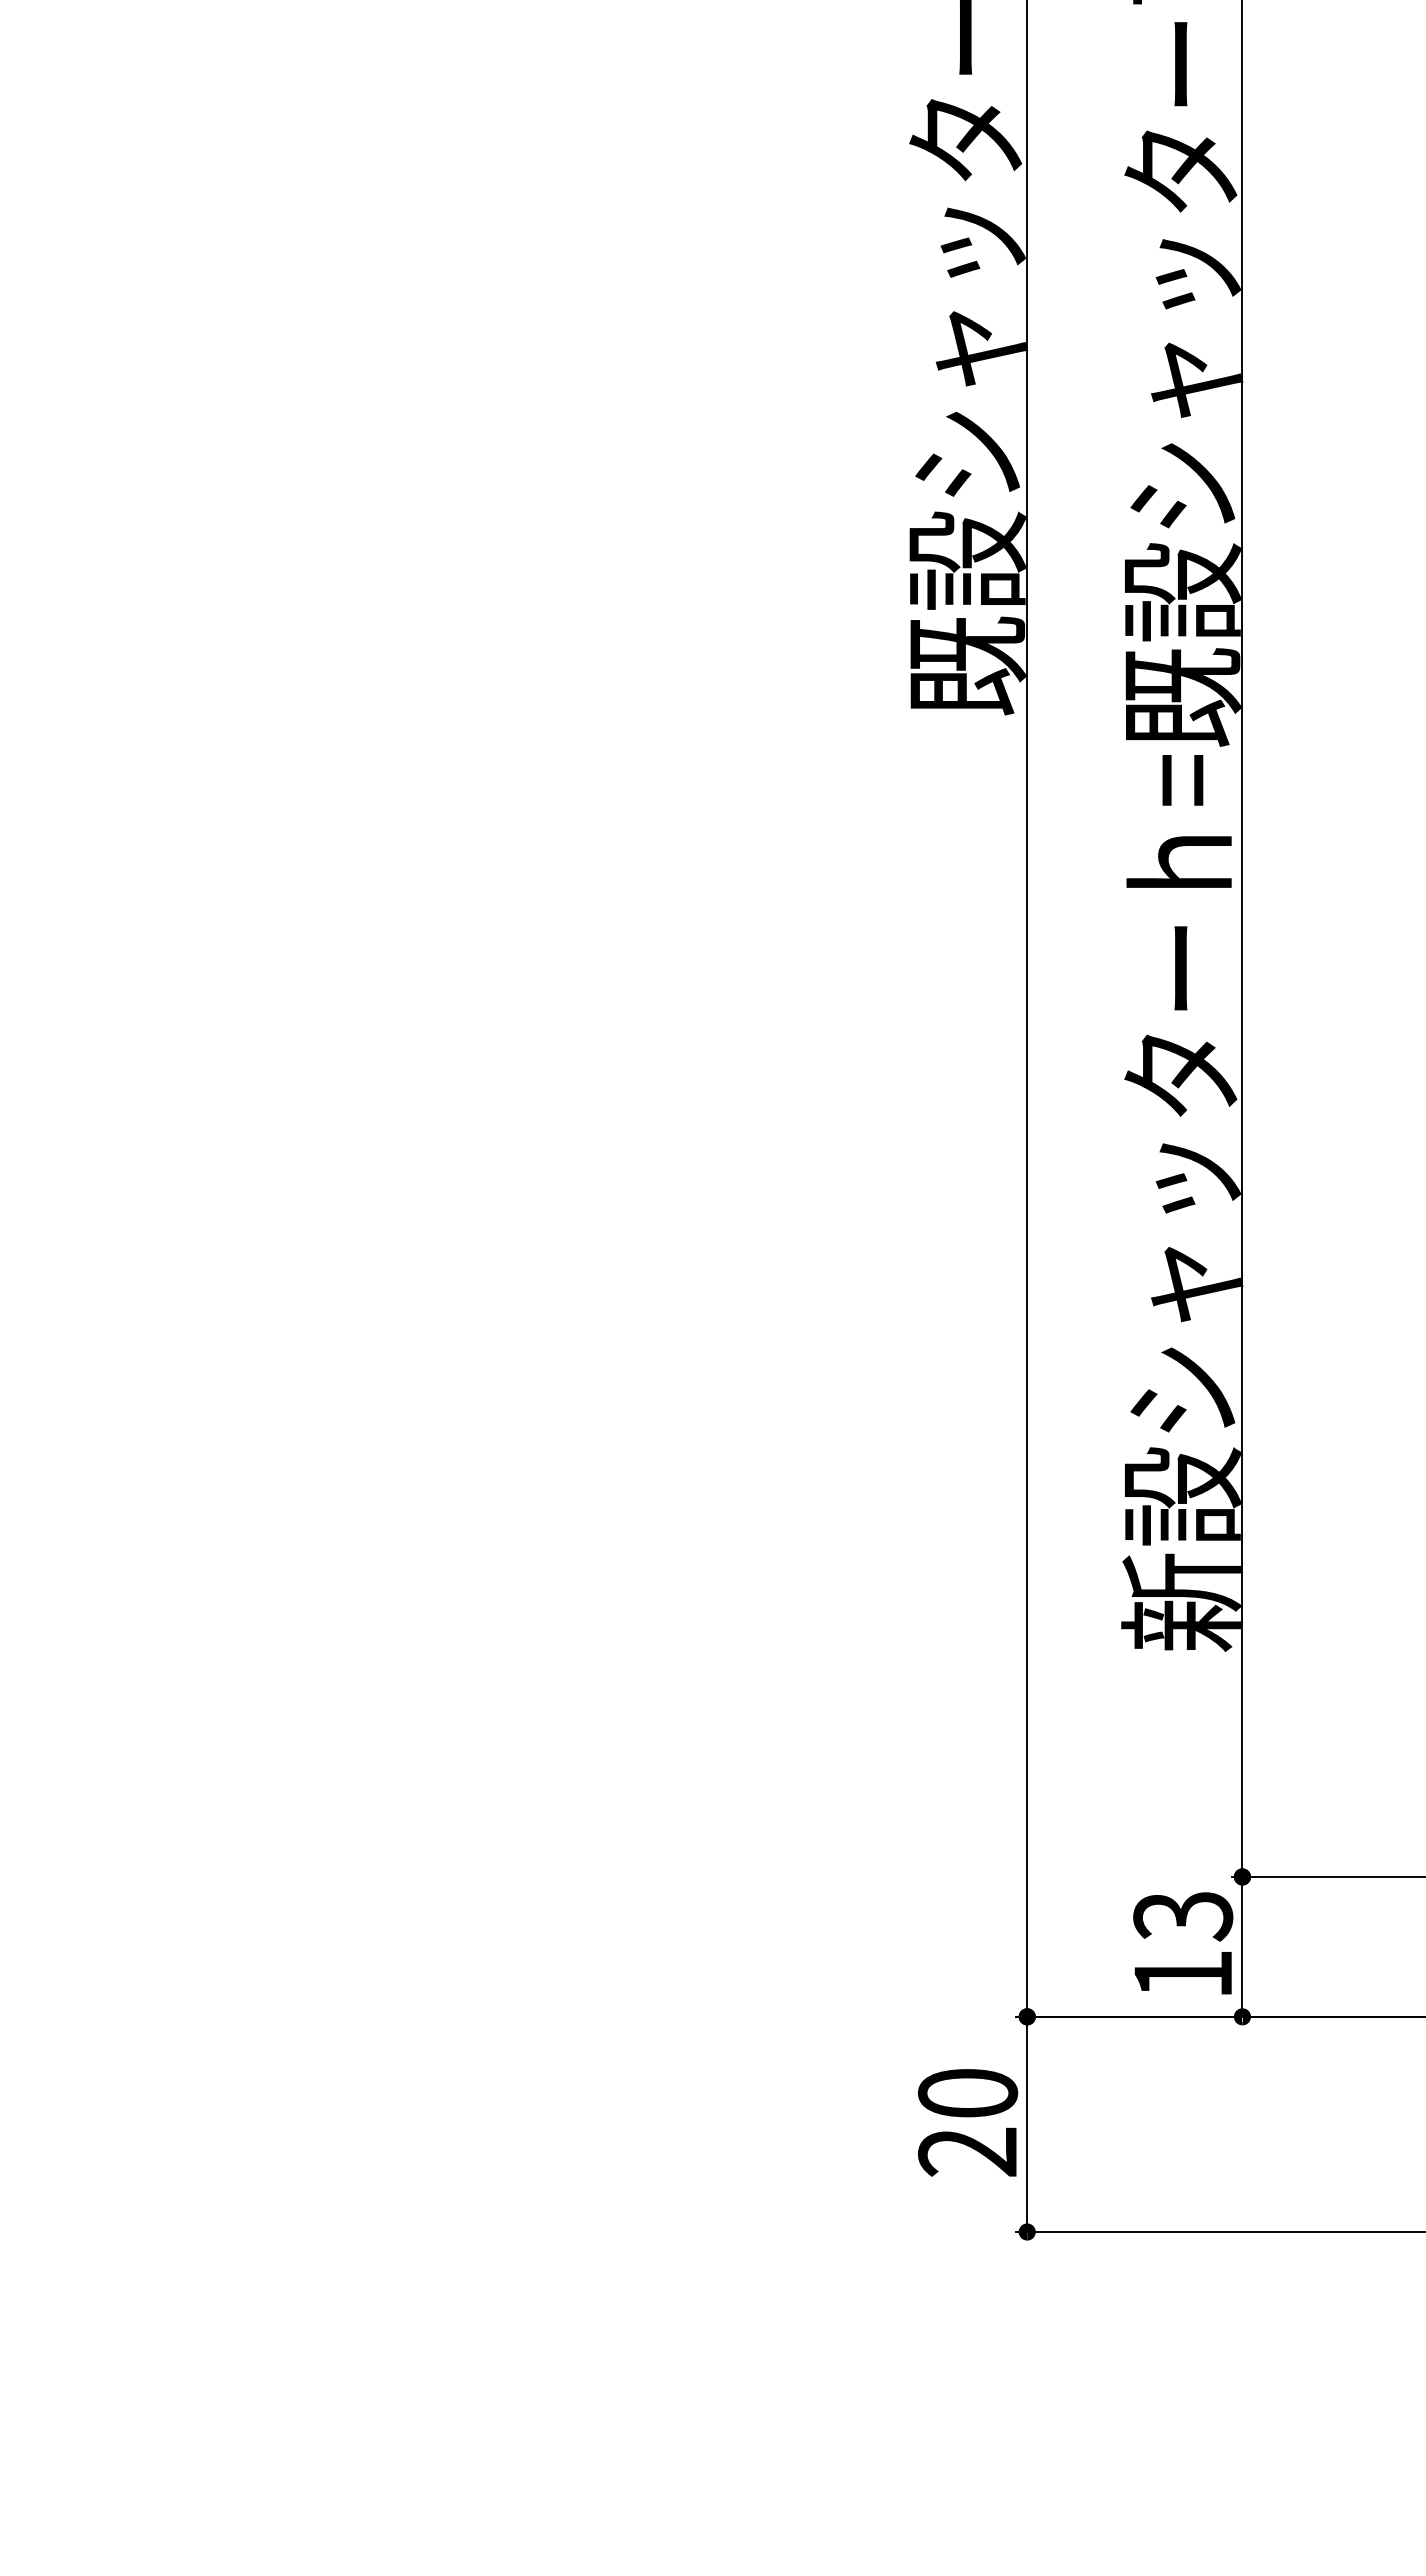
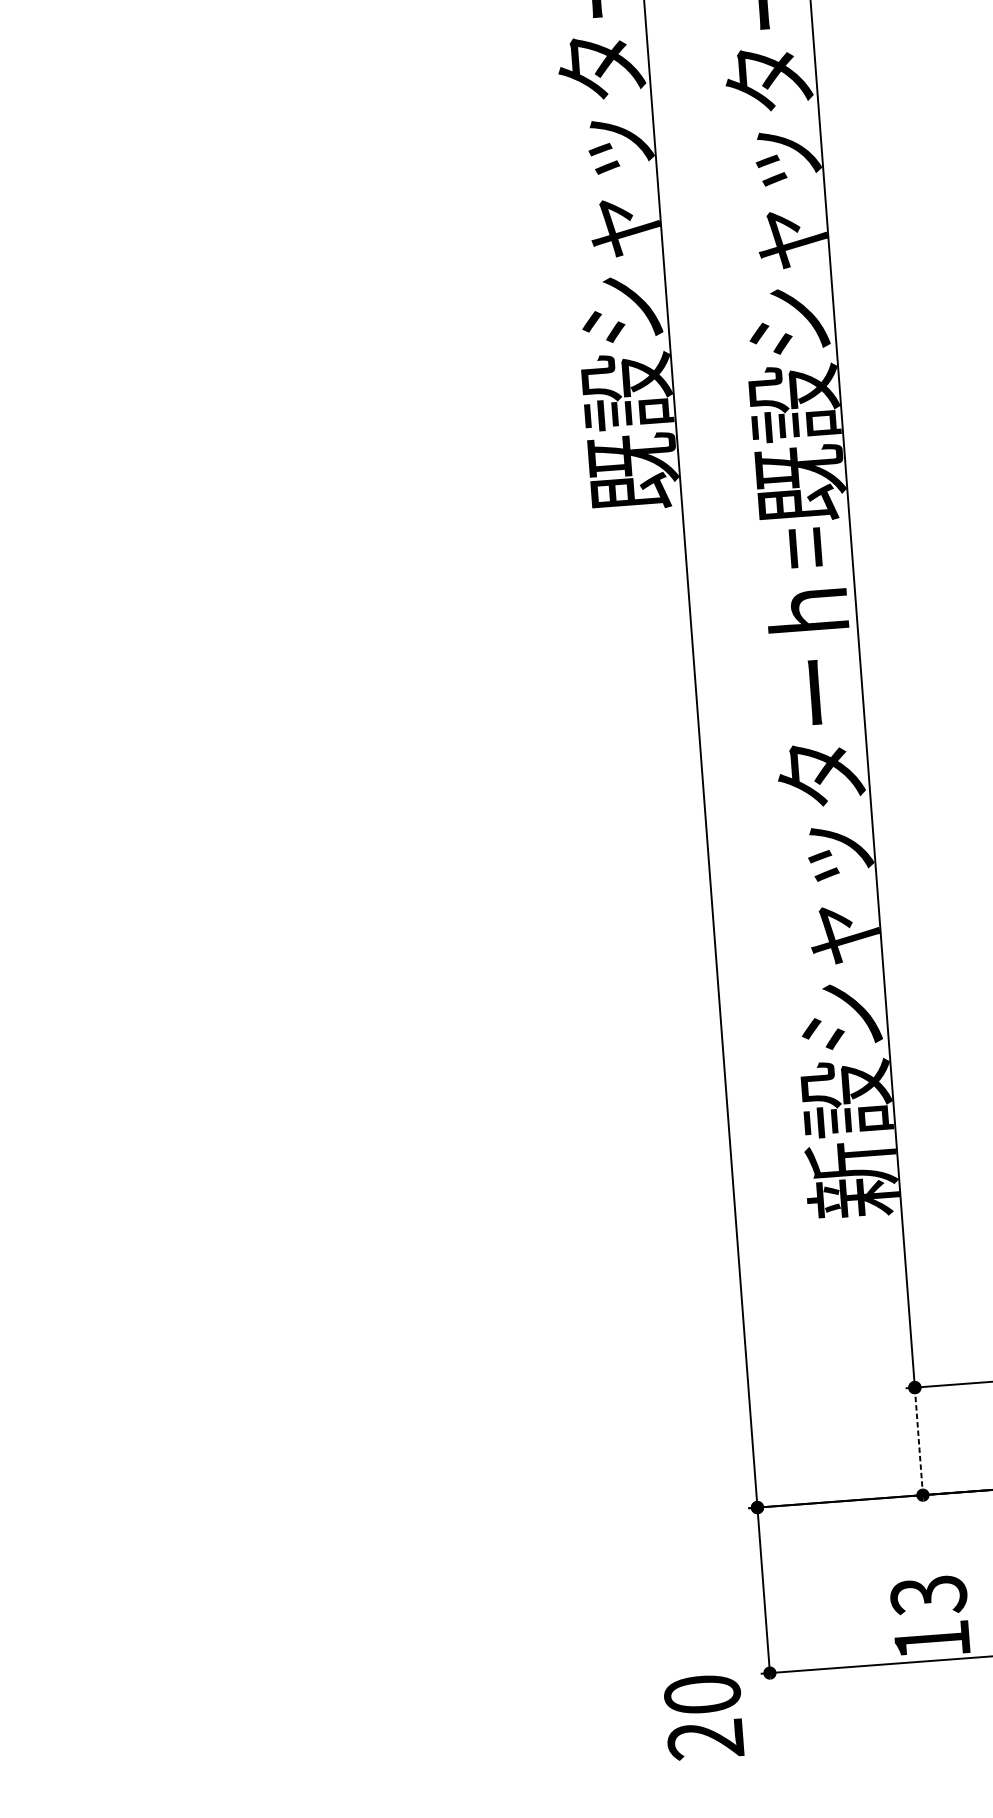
text: (1183, 1943) -> (930, 1616), moved
line: (1242, 1946) -> (918, 1441), solid -> dashed
text: (968, 2122) -> (704, 1717), moved

